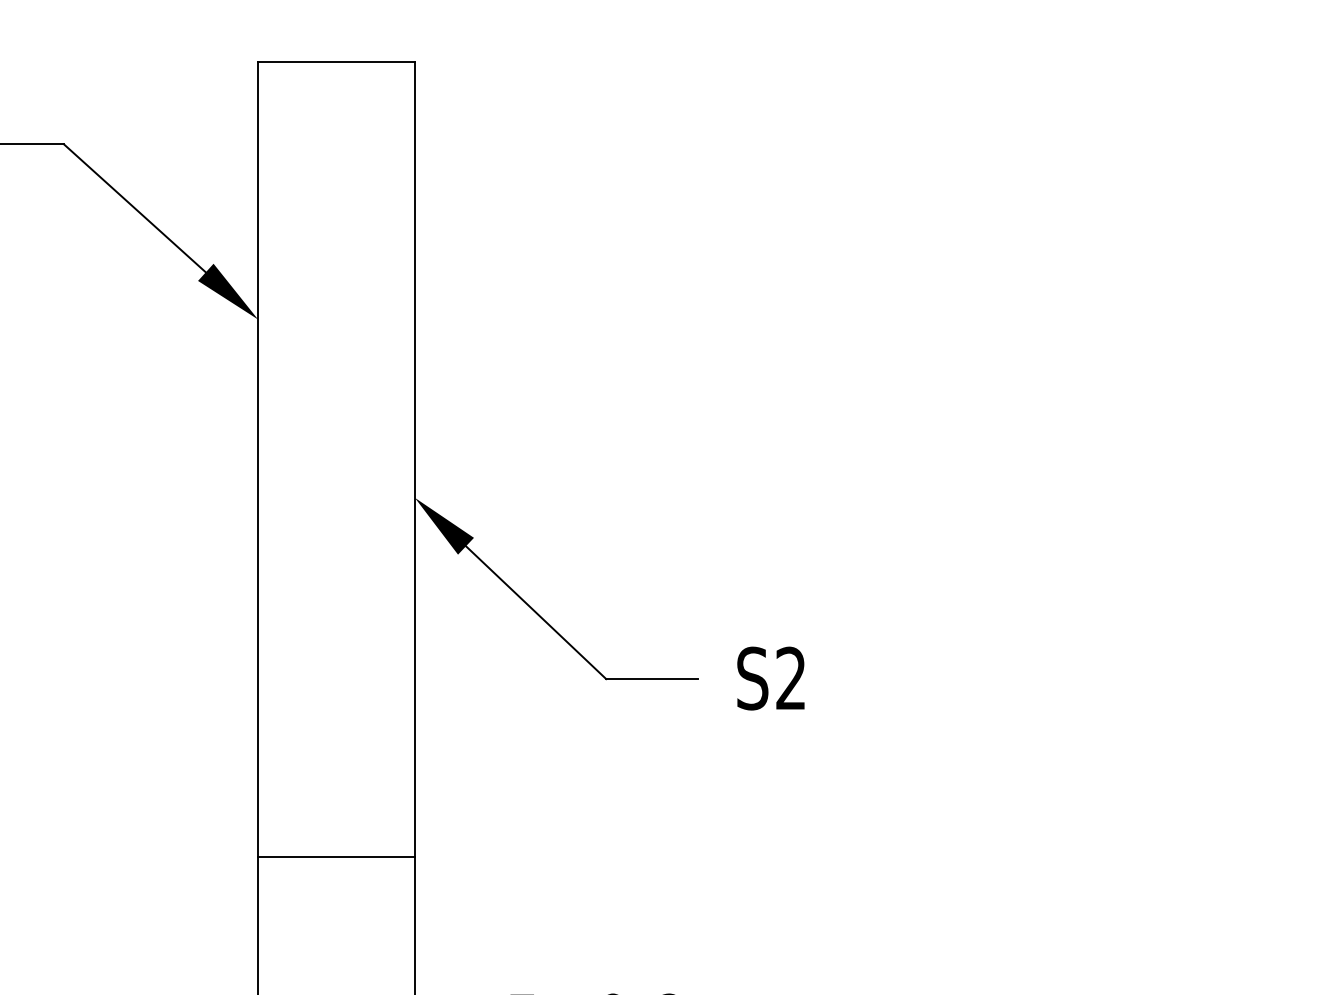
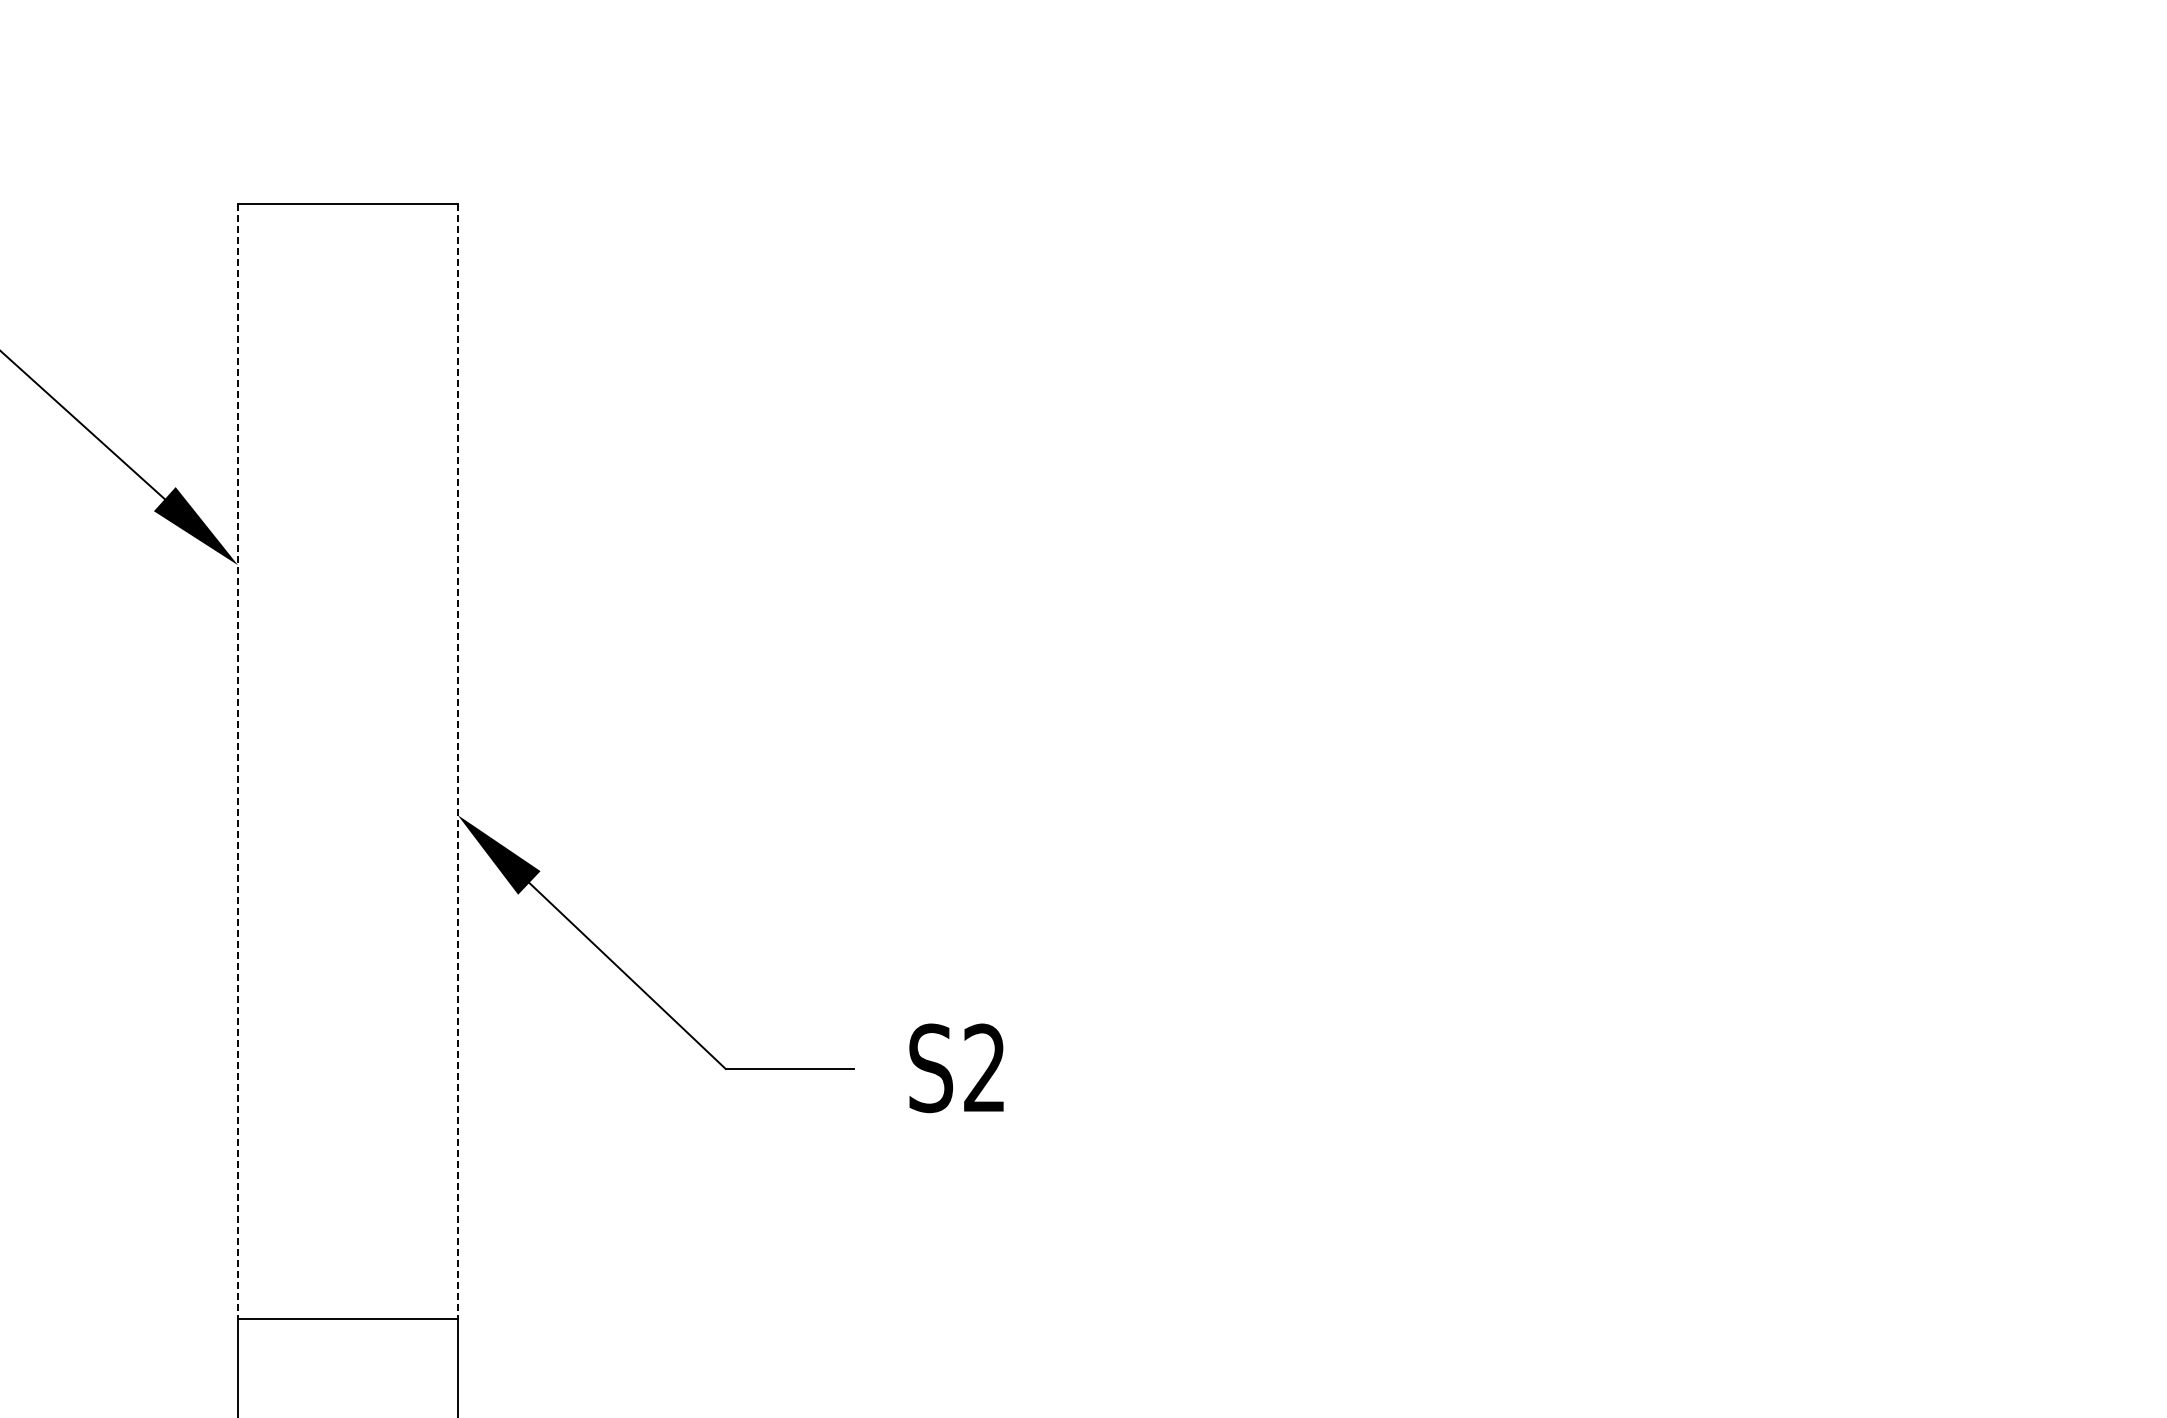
line: (258, 459) -> (238, 761), solid -> dashed
line: (414, 459) -> (457, 761), solid -> dashed

